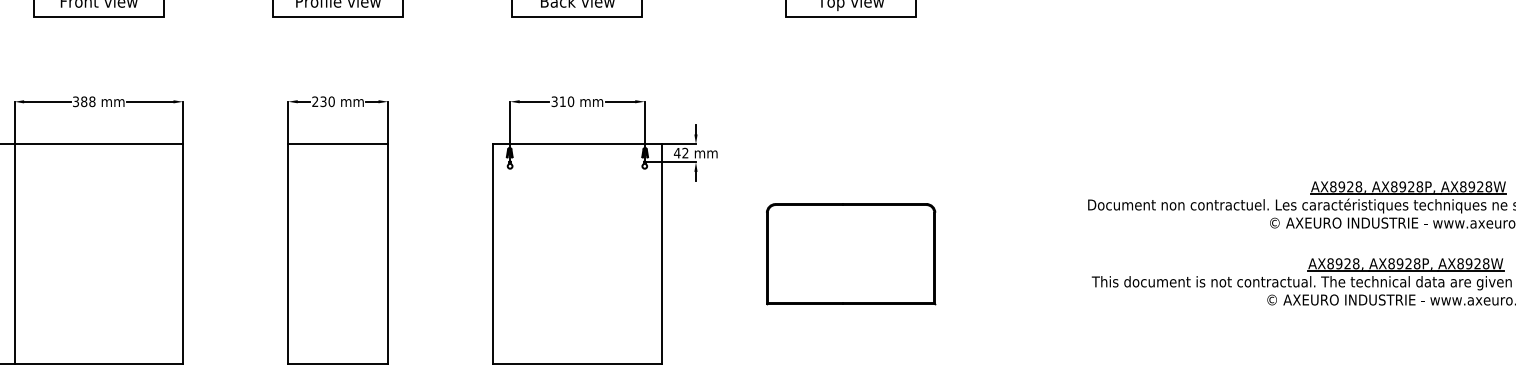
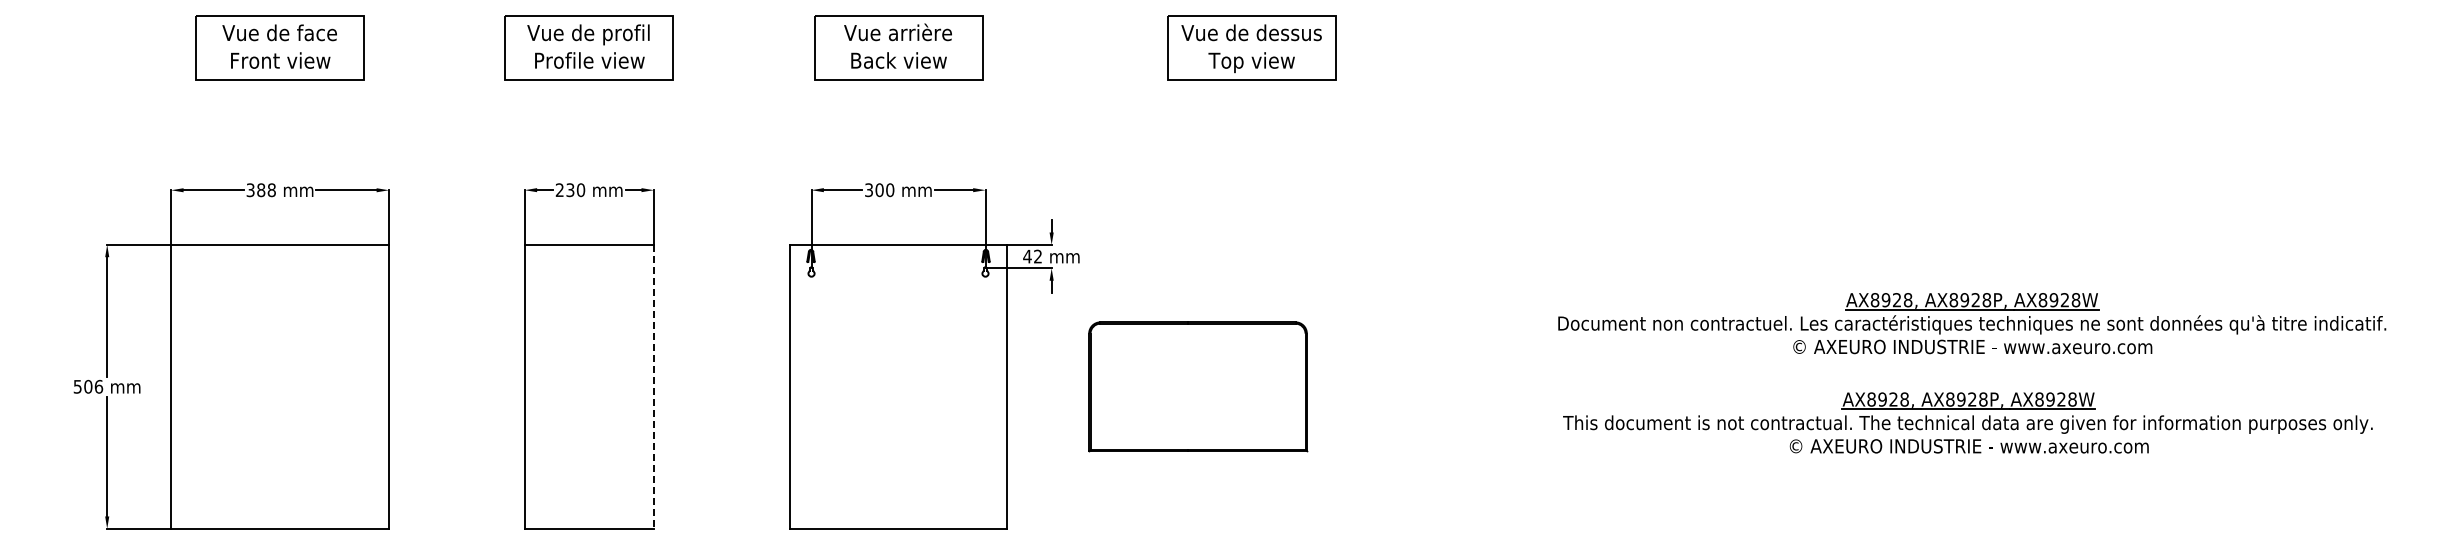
text: (562, 101) -> (879, 190), 310 -> 300
line: (387, 253) -> (653, 386), solid -> dashed
part: (851, 253) -> (1198, 386), moved

